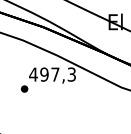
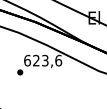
text: (52, 74) -> (42, 60), 497,3 -> 623,6

